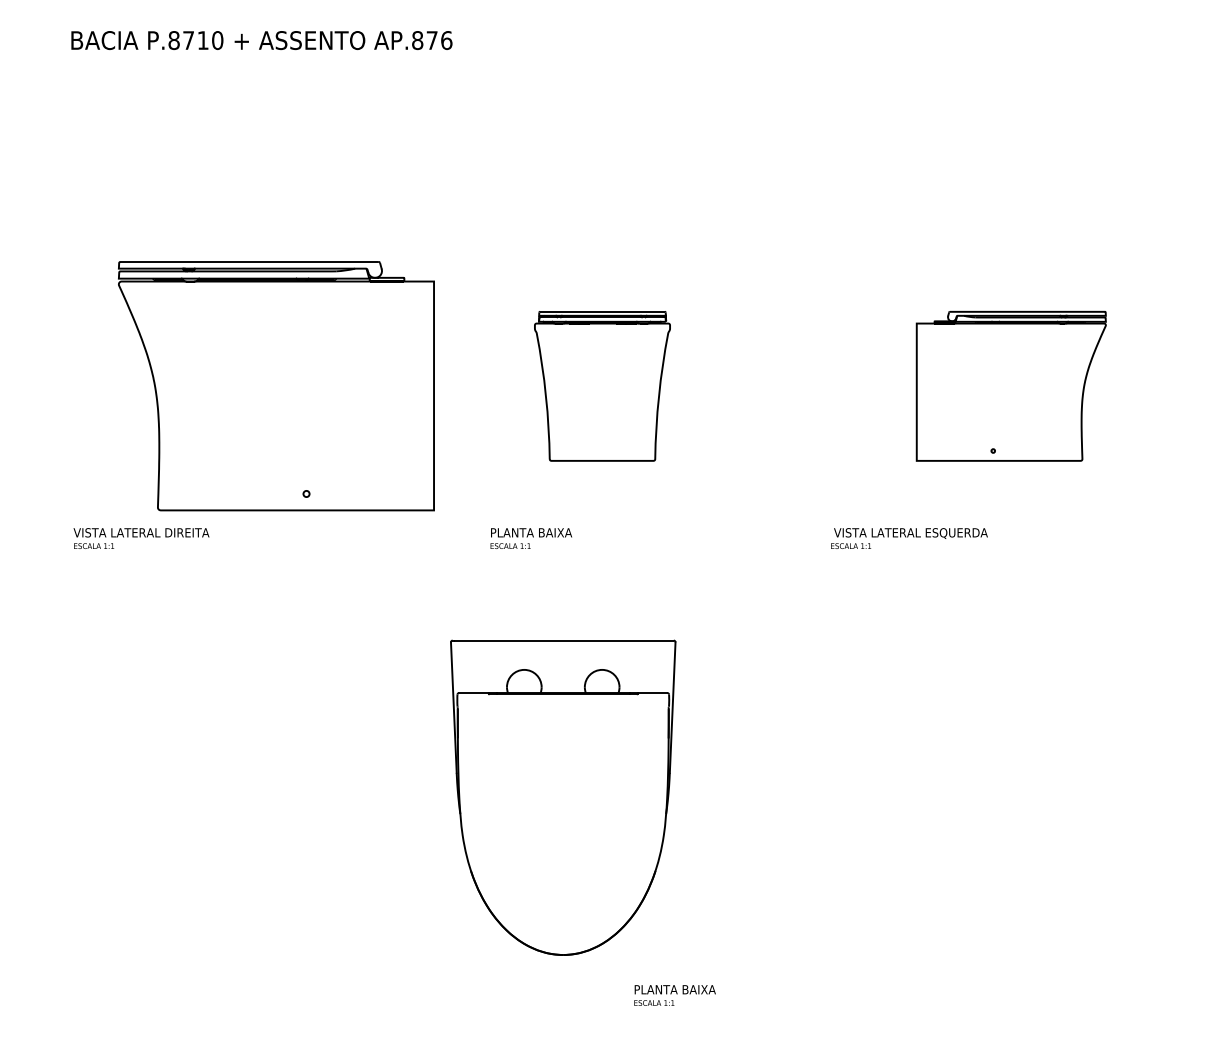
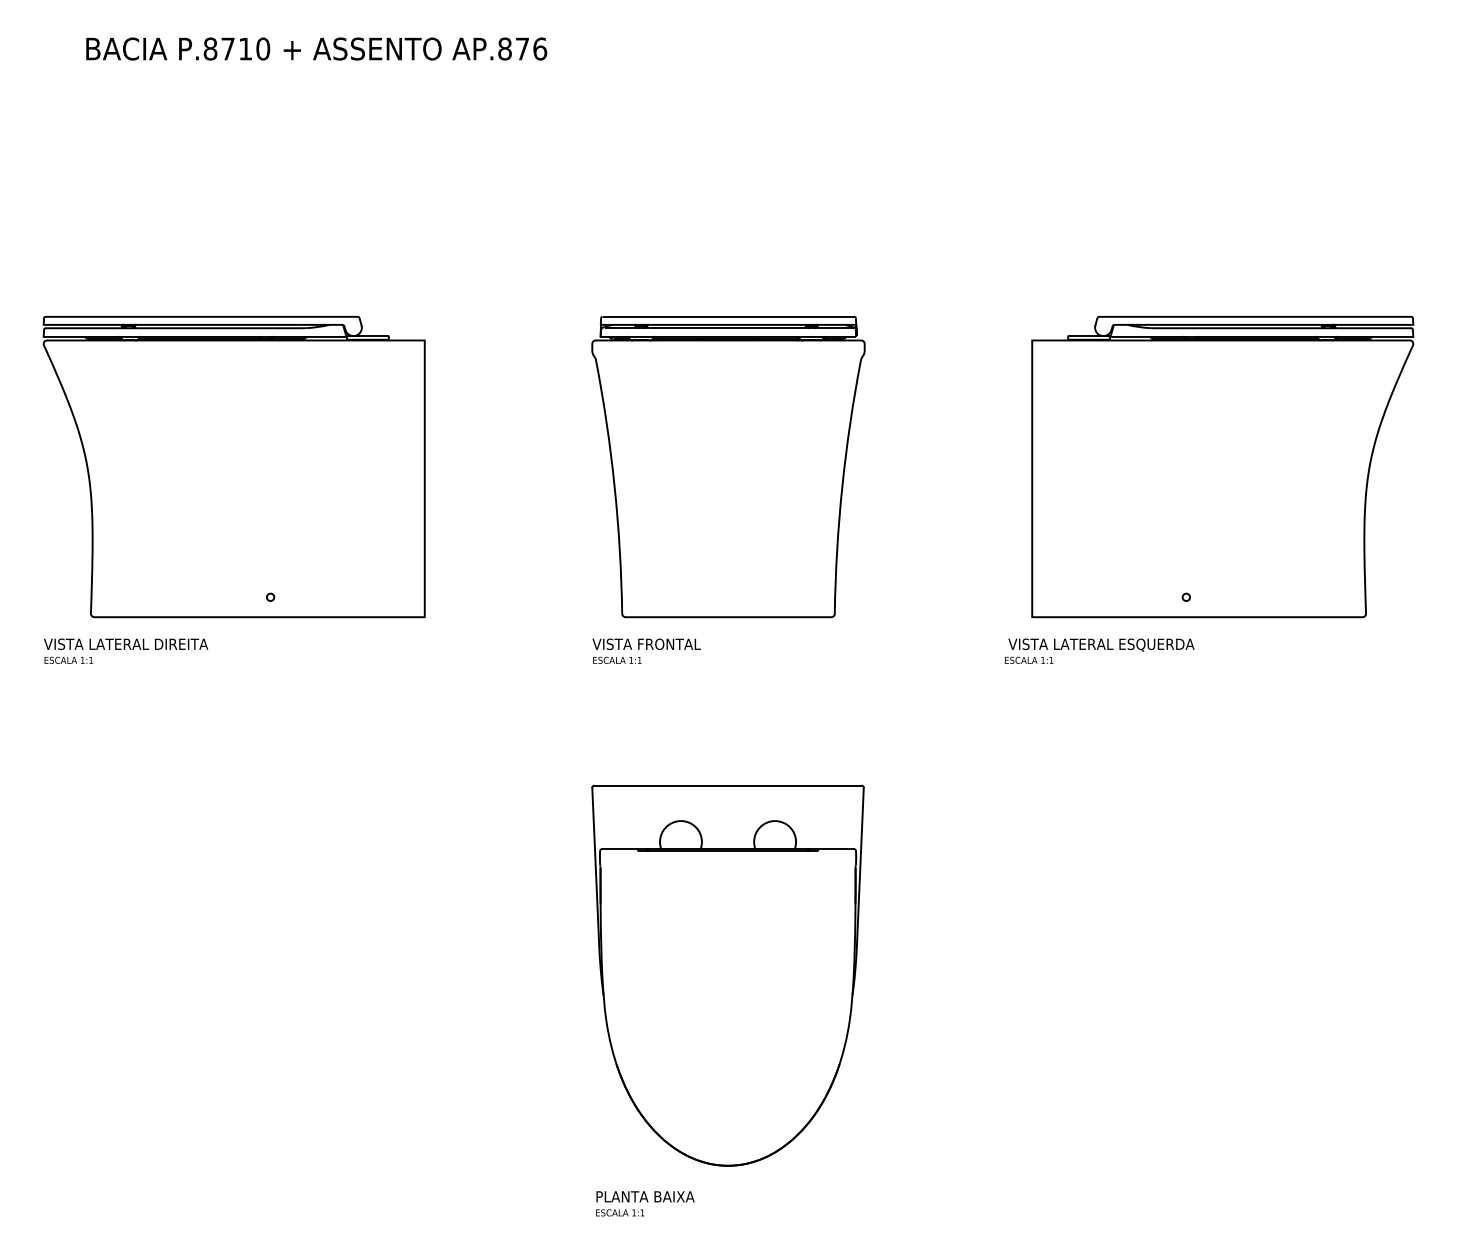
part: (275, 386) -> (233, 467), moved
part: (602, 386) -> (728, 467), size x1.67
part: (1011, 386) -> (1222, 467), size x1.67
text: (534, 532) -> (646, 644), PLANTA BAIXA -> VISTA FRONTAL
text: (141, 537) -> (126, 650), moved
part: (562, 797) -> (727, 975), moved
text: (675, 995) -> (645, 1203), moved

